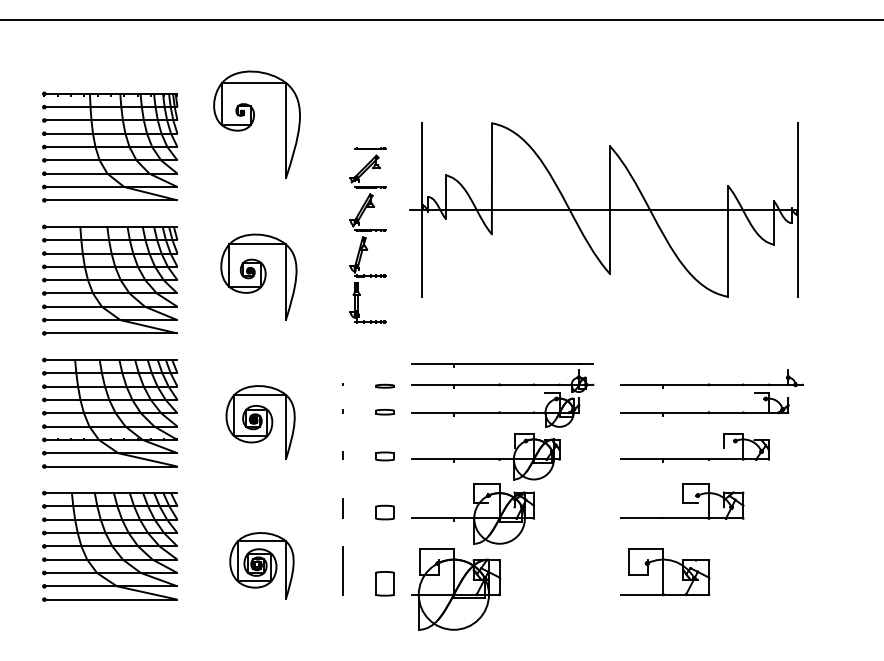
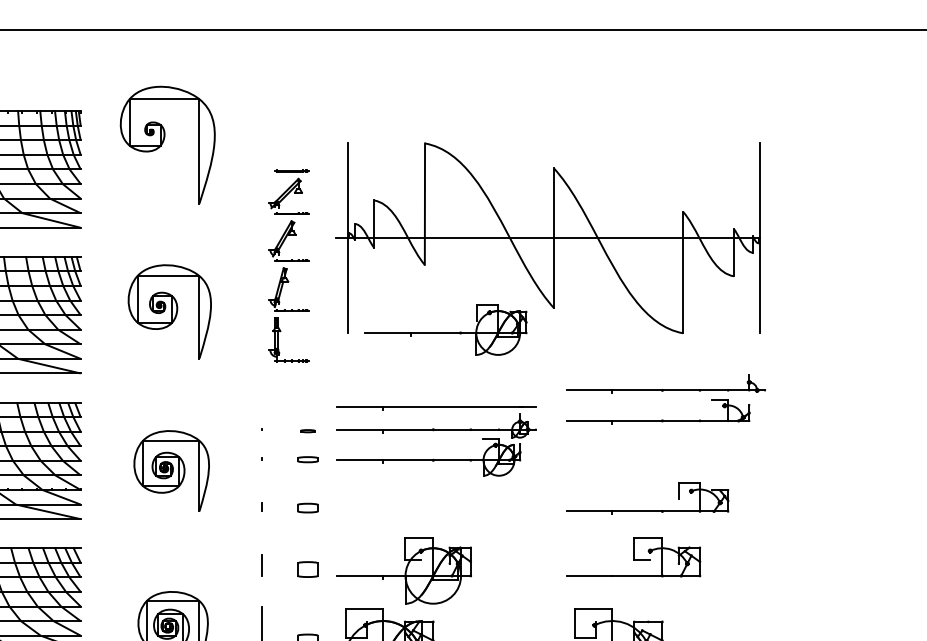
part: (384, 385) -> (307, 430), size x0.7
part: (709, 386) -> (663, 392), moved
part: (485, 456) -> (445, 329), moved

